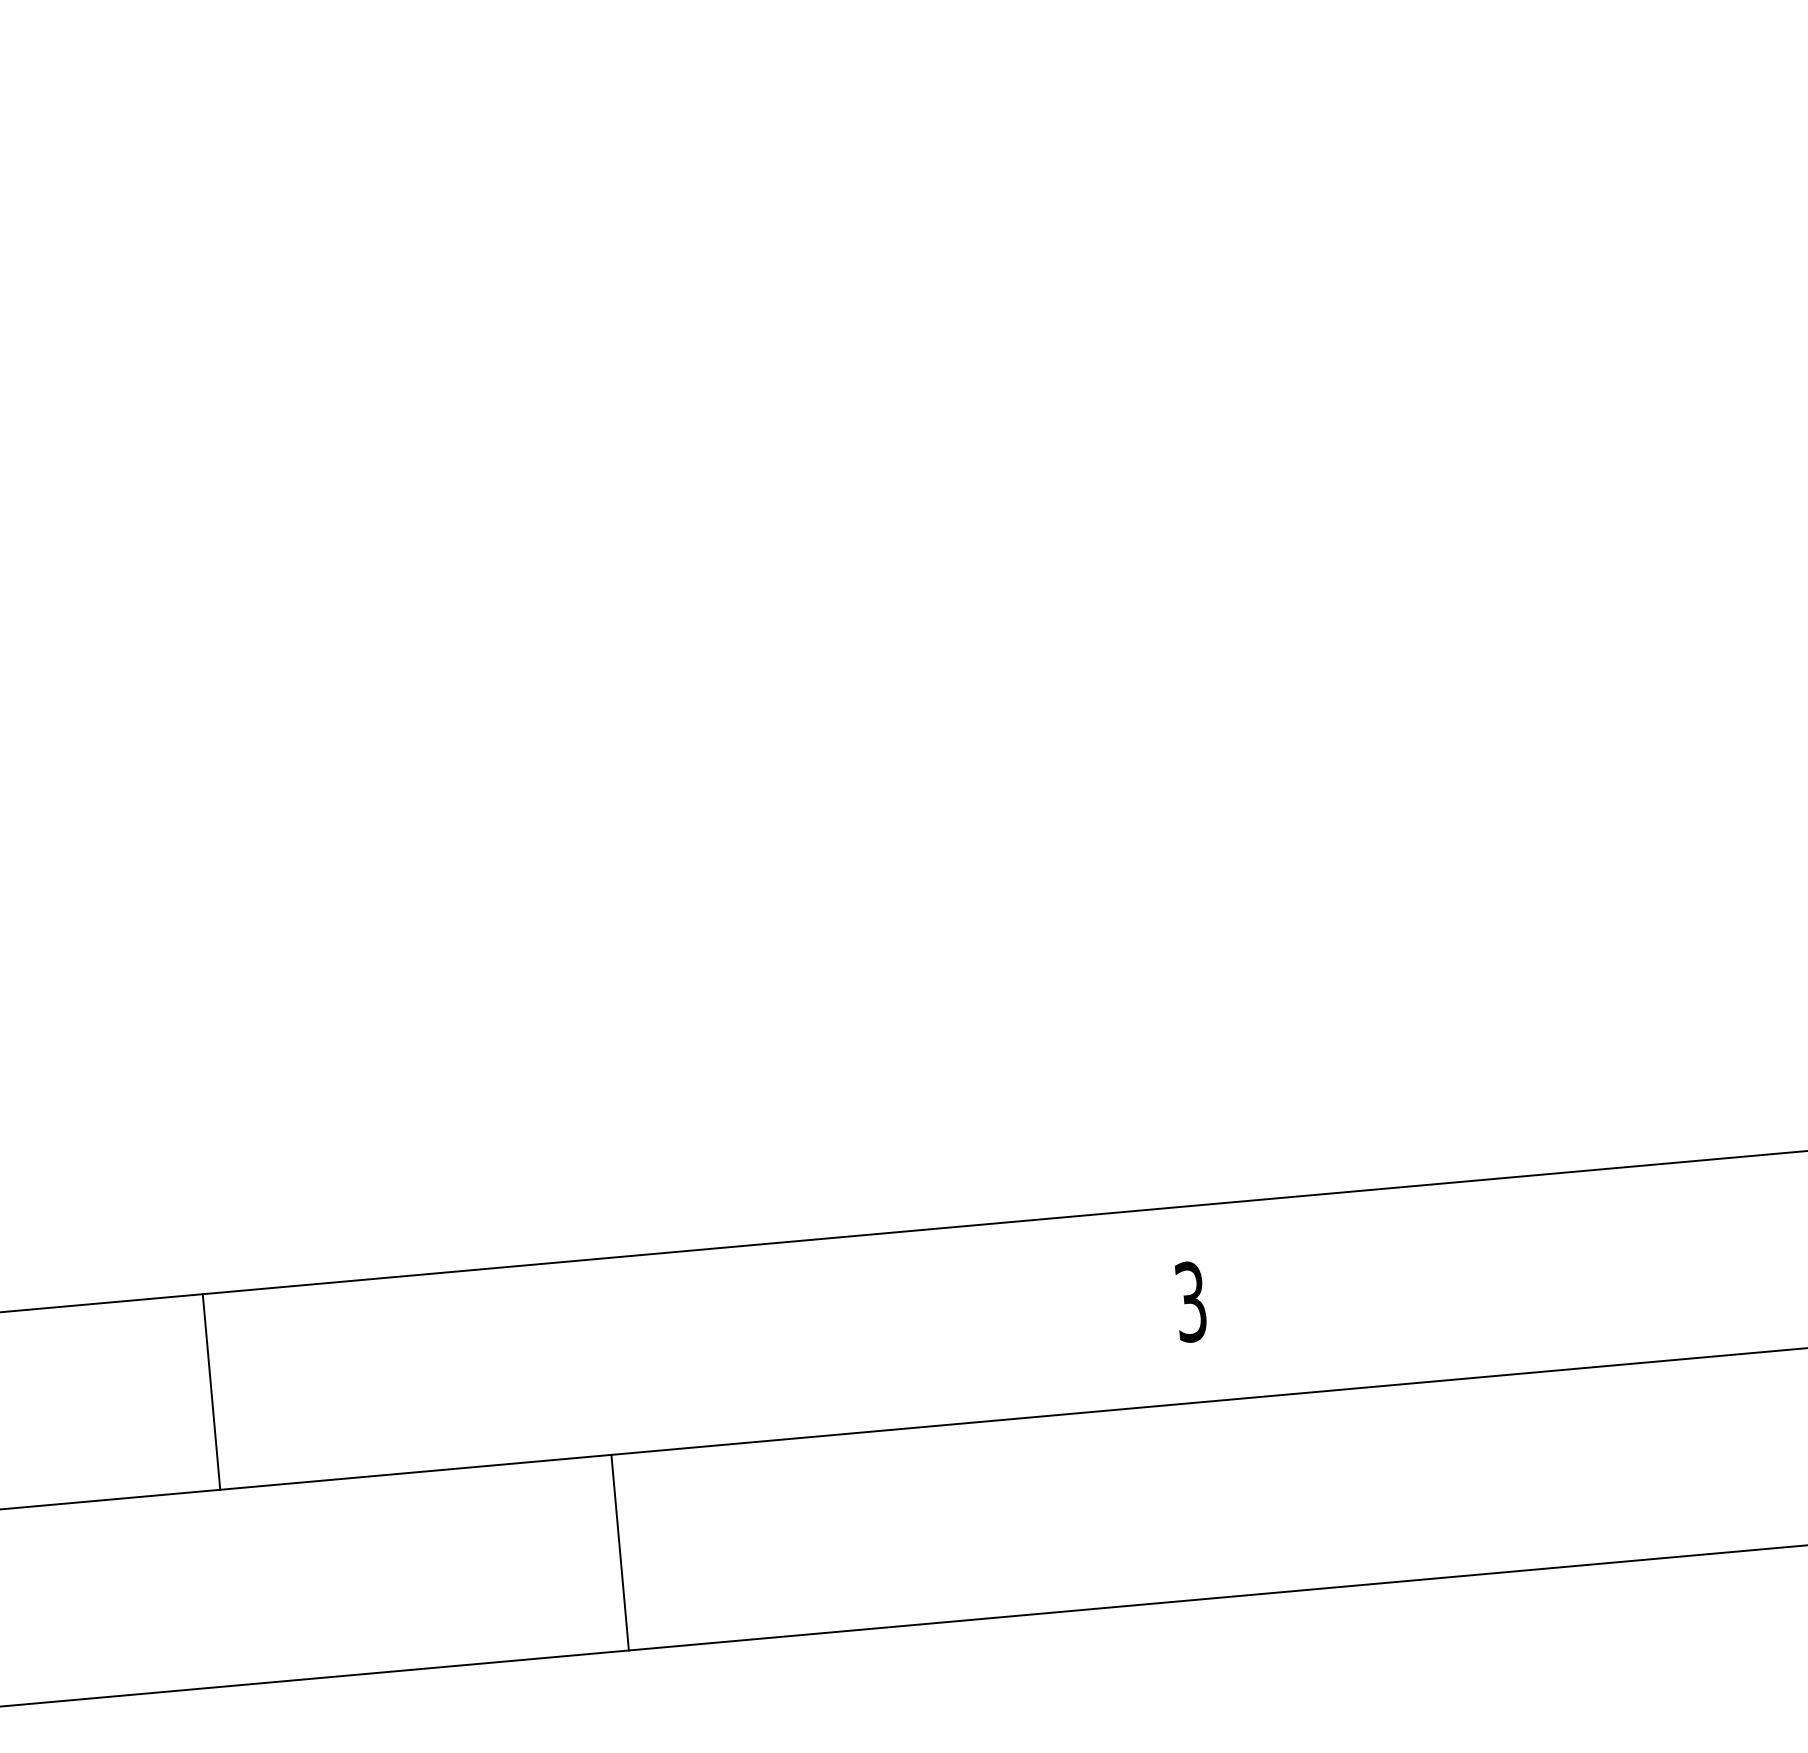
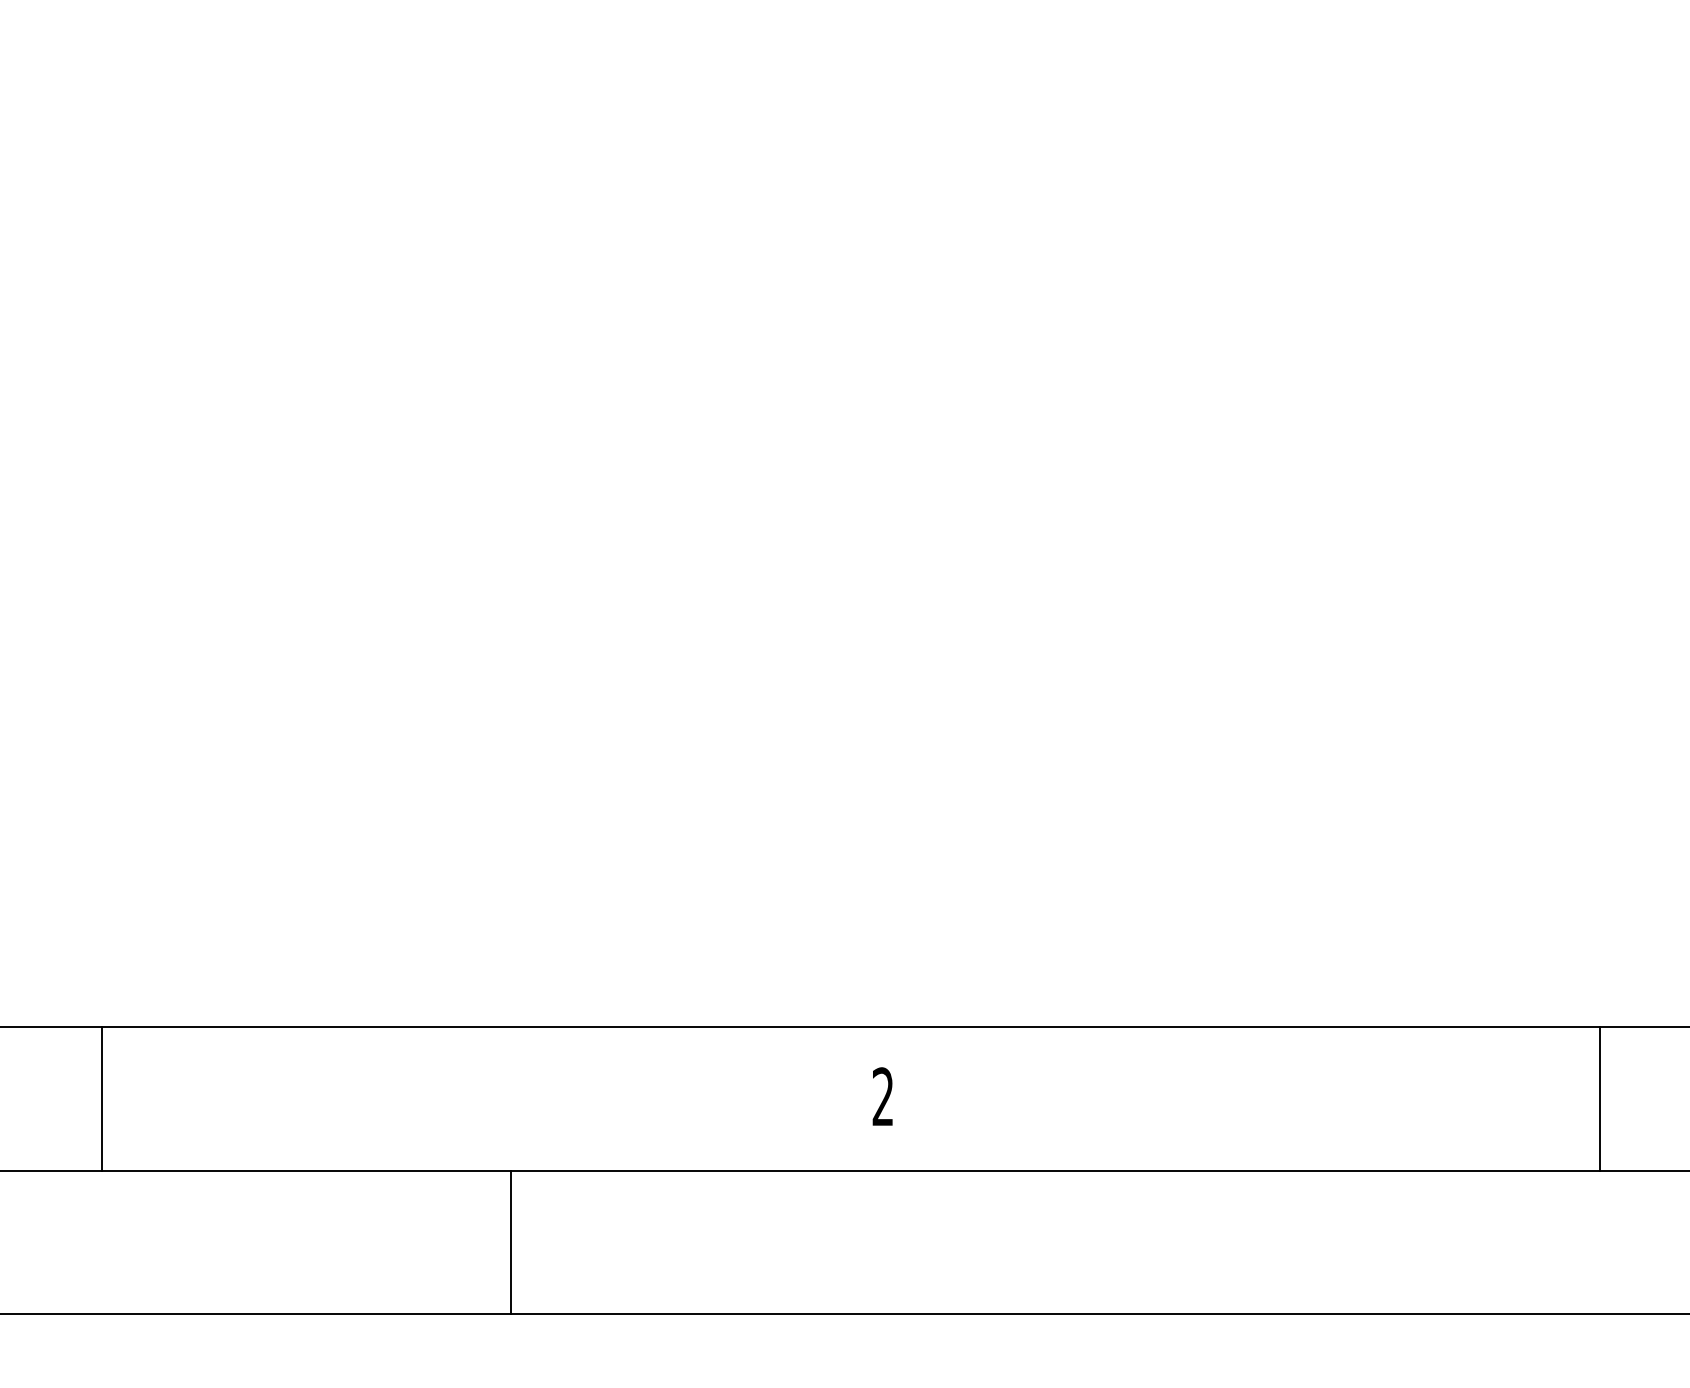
text: (1189, 1301) -> (882, 1096), 3 -> 2
line: (211, 1391) -> (102, 1098), moved
line: (620, 1552) -> (511, 1242), moved

